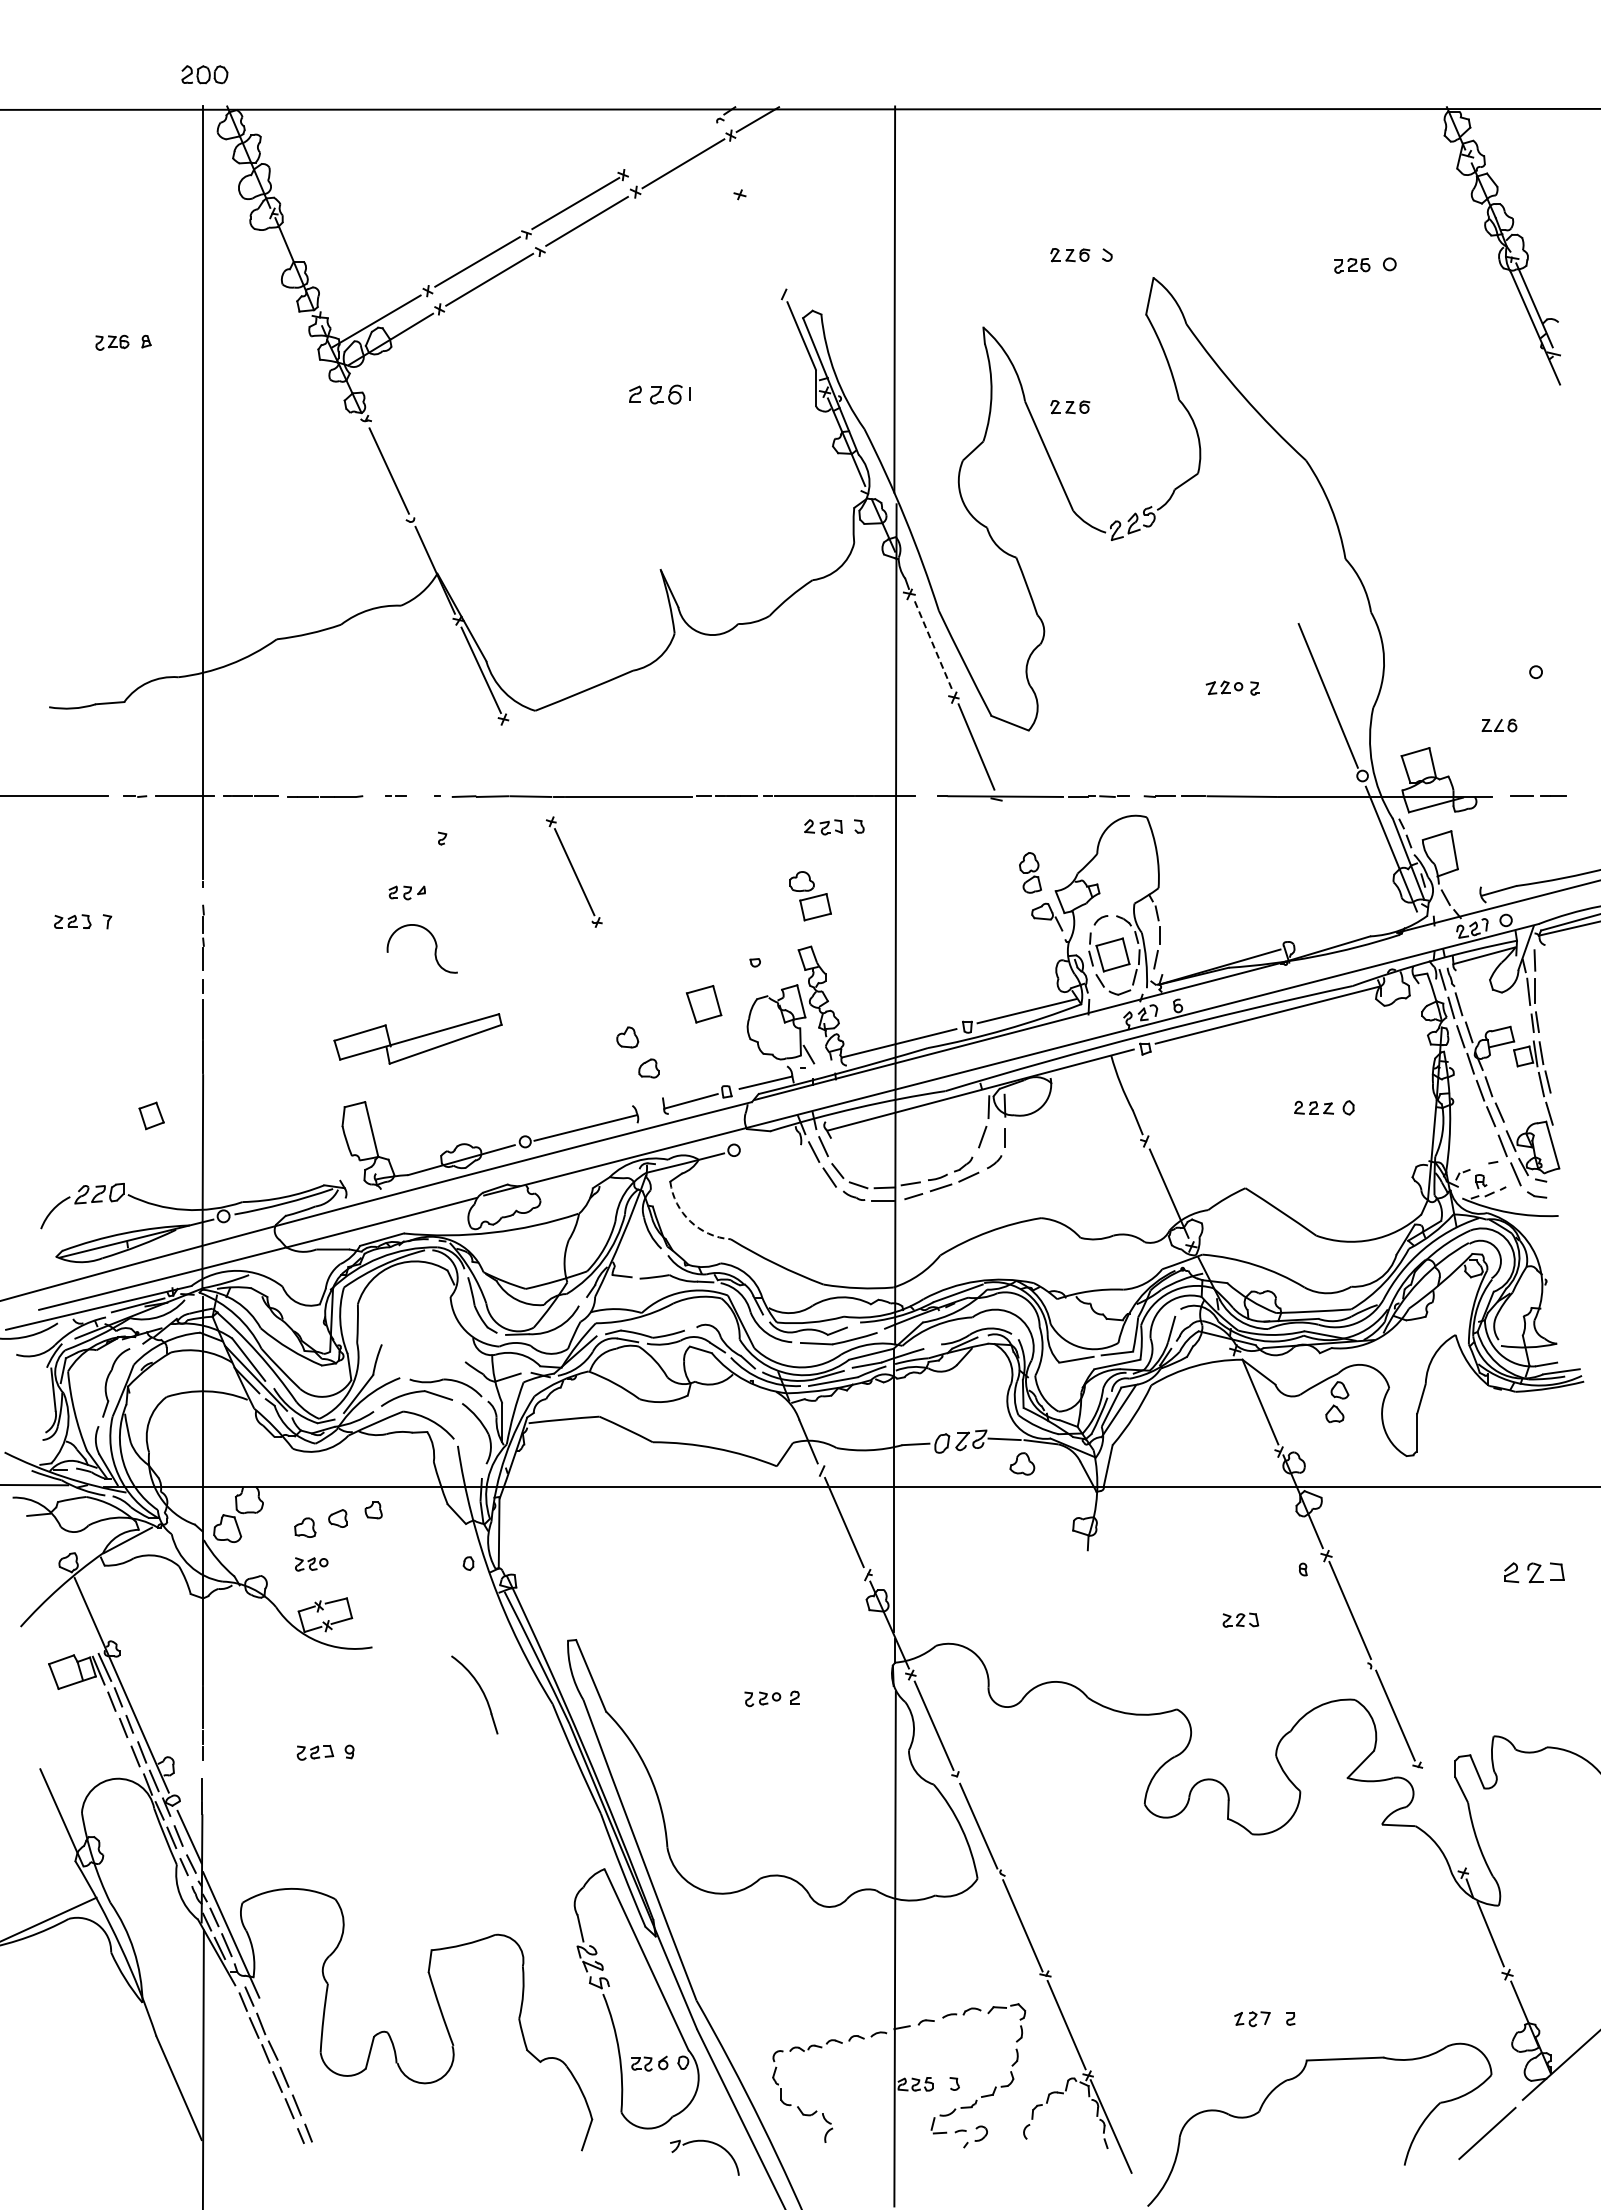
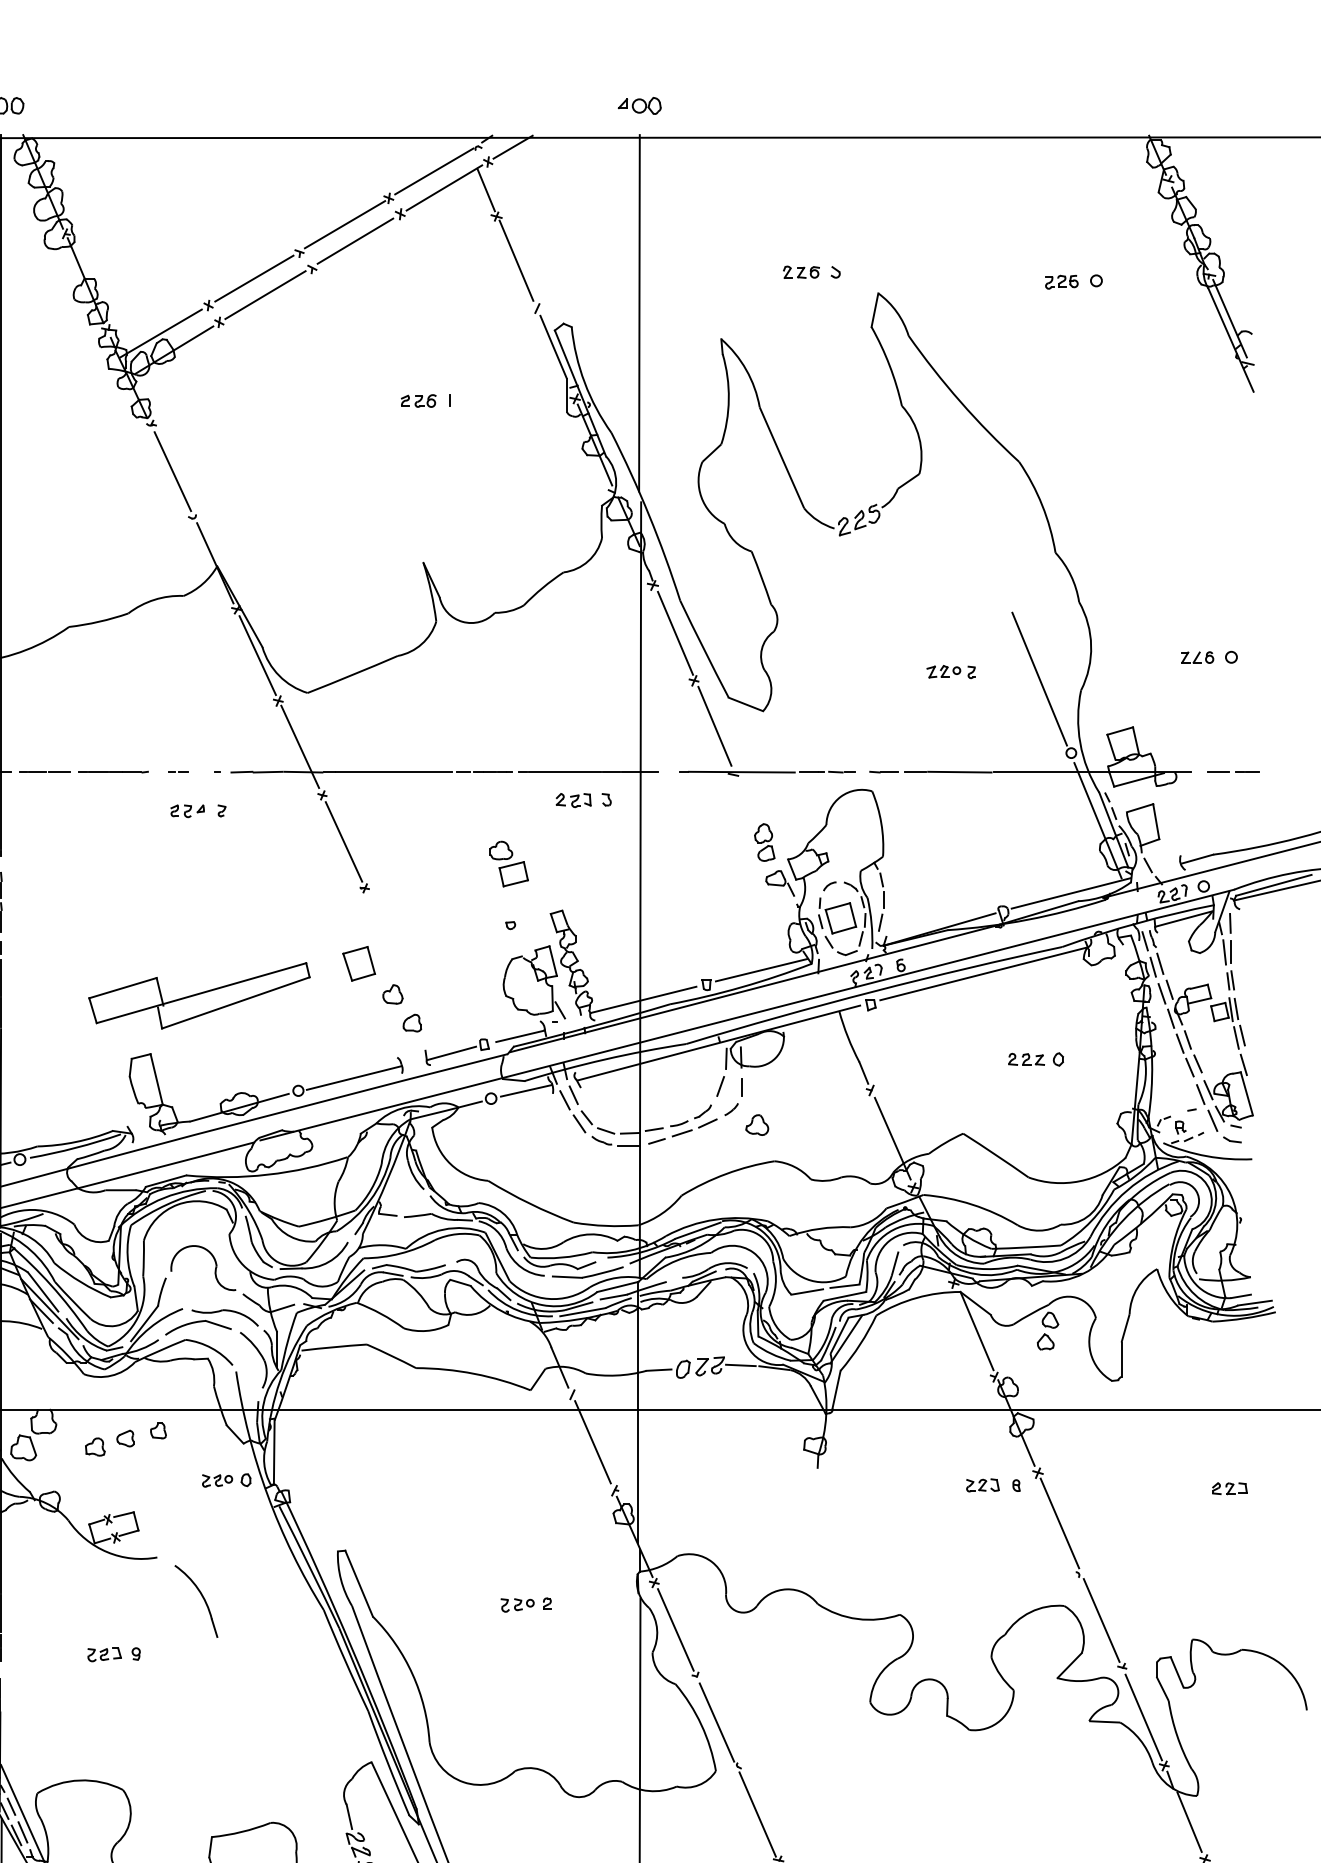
part: (894, 74) -> (639, 105), added
line: (672, 145) -> (434, 171), added
line: (728, 165) -> (485, 189), added
line: (761, 242) -> (516, 260), added
part: (655, 394) -> (418, 400), size x0.71
part: (1070, 407) -> (801, 412), removed
line: (933, 646) -> (675, 633), dashed -> solid
part: (1499, 725) -> (1197, 657), moved
line: (526, 768) -> (299, 746), added
part: (406, 892) -> (186, 810), moved
part: (810, 896) -> (509, 864), moved
line: (1362, 927) -> (1071, 892), added
part: (434, 951) -> (214, 1270), moved
part: (703, 1004) -> (358, 964), moved
part: (417, 1038) -> (198, 995), size x1.43
line: (771, 1141) -> (525, 1090), added
arc: (690, 1221) -> (450, 1164), dashed -> solid
part: (1022, 1463) -> (757, 1124), moved
part: (311, 1564) -> (217, 1481), moved
part: (1534, 1572) -> (1230, 1488), size x0.62
part: (1240, 1619) -> (982, 1484), moved
part: (481, 1691) -> (202, 1598), moved
line: (1440, 1820) -> (1143, 1717), added

